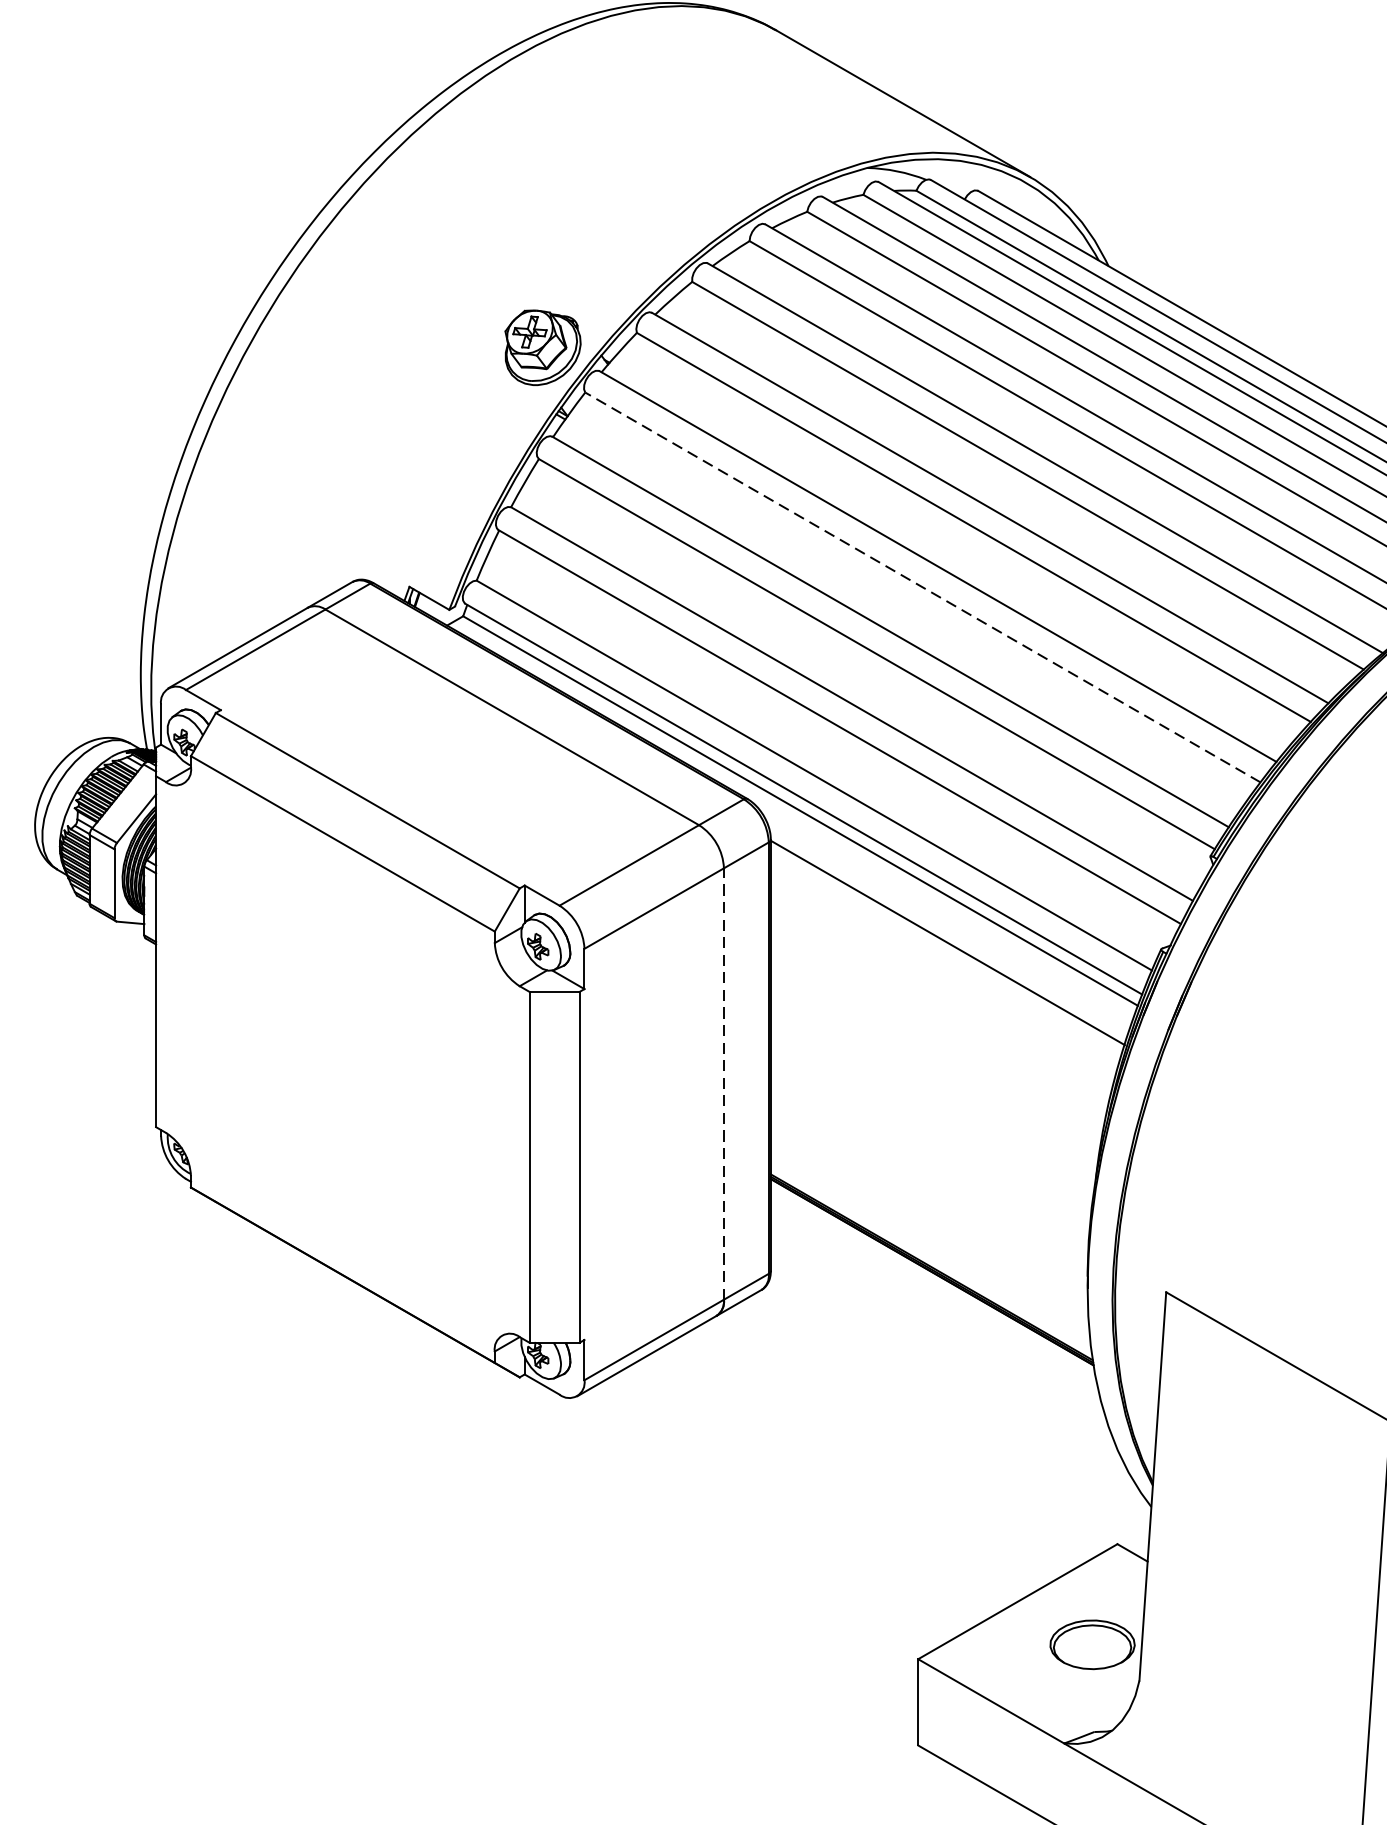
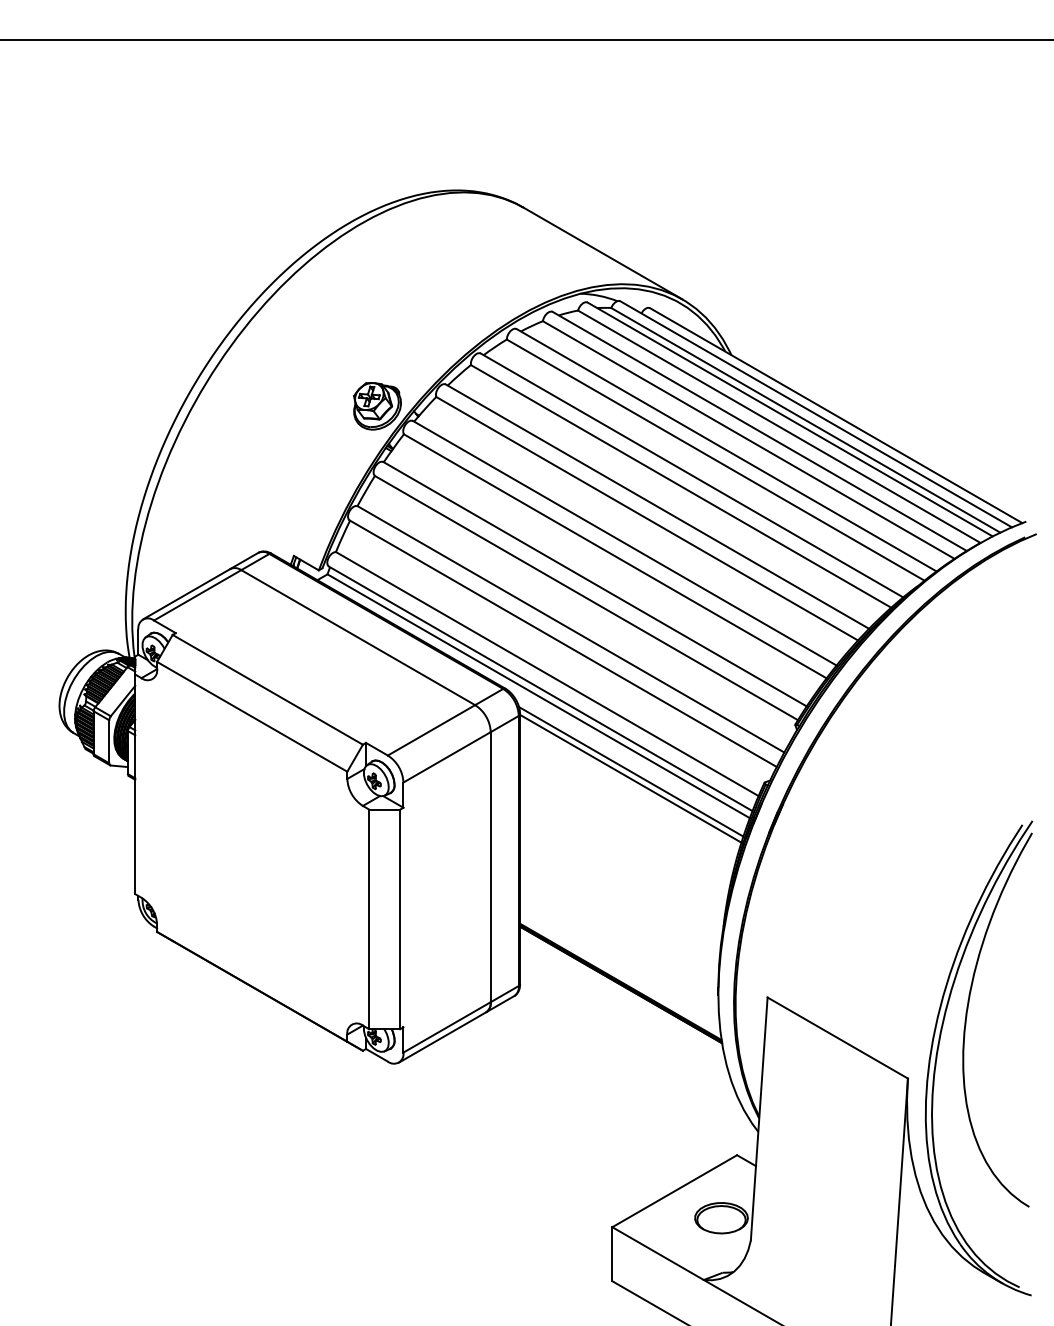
line: (921, 587) -> (614, 556), dashed -> solid
line: (947, 931) -> (630, 771), added
line: (723, 1082) -> (490, 866), dashed -> solid

